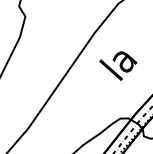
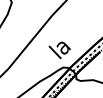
text: (118, 66) -> (59, 50), moved

